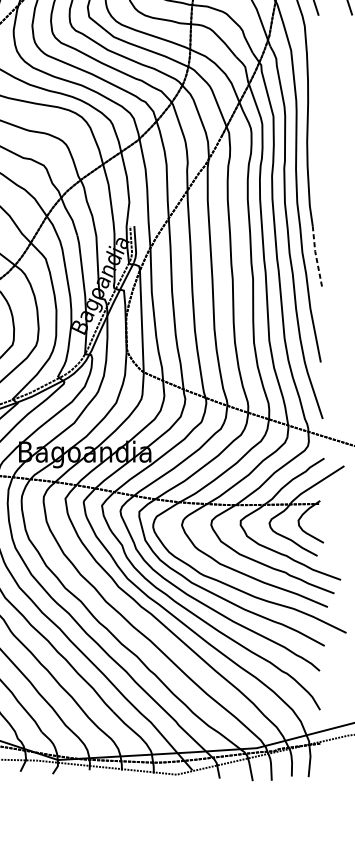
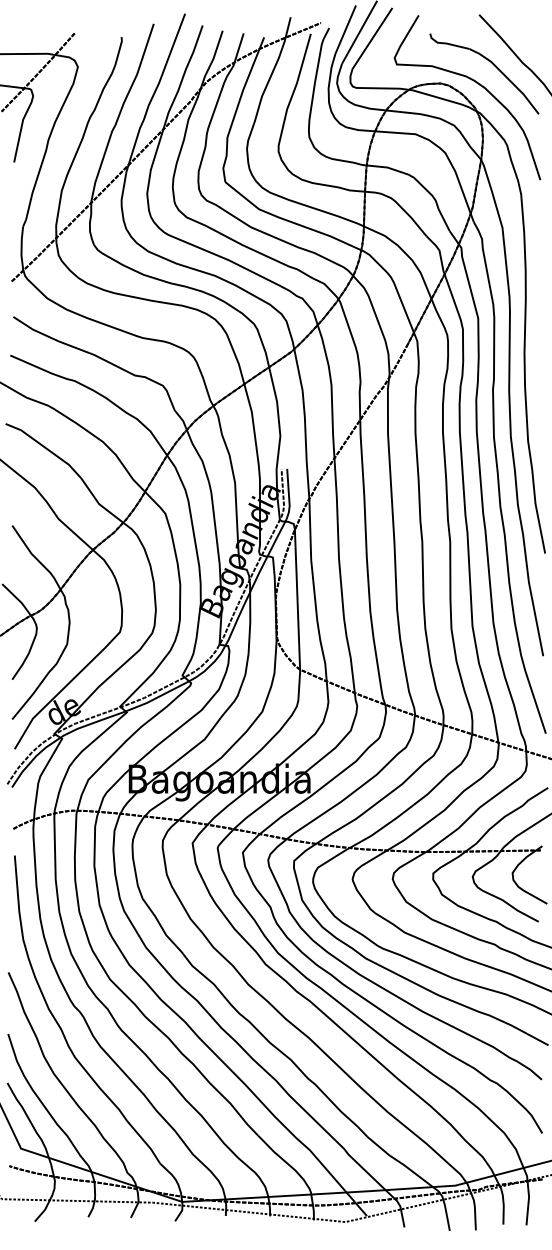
line: (315, 256) -> (536, 510), dashed -> solid

